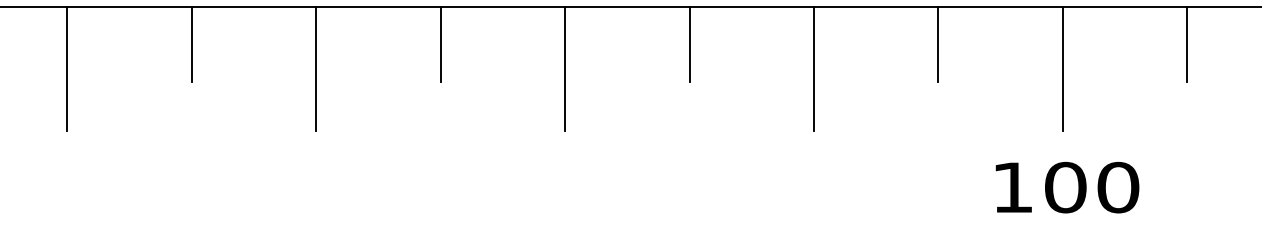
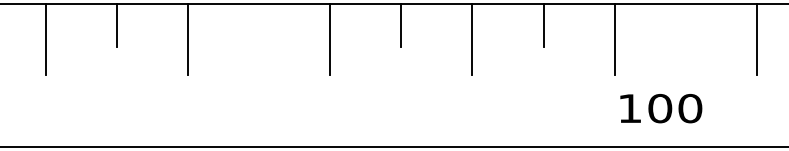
line: (441, 43) -> (259, 25), removed
line: (1186, 43) -> (685, 25), removed
text: (1067, 187) -> (661, 108), moved

